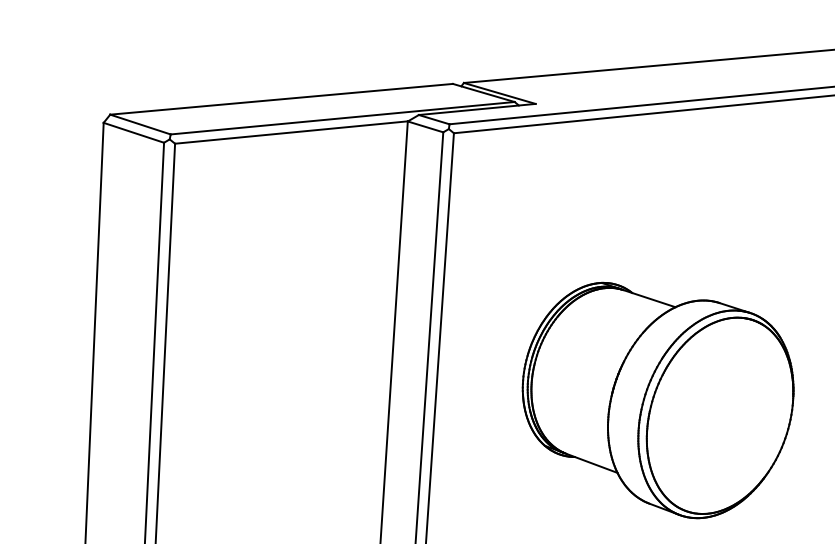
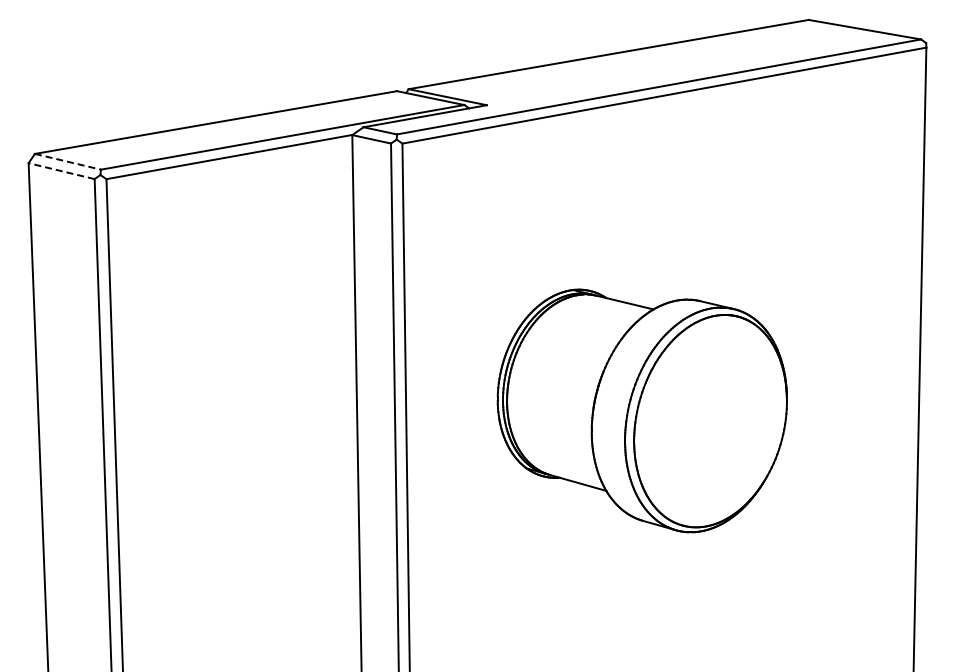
line: (140, 124) -> (67, 161), solid -> dashed
line: (133, 133) -> (61, 171), solid -> dashed

